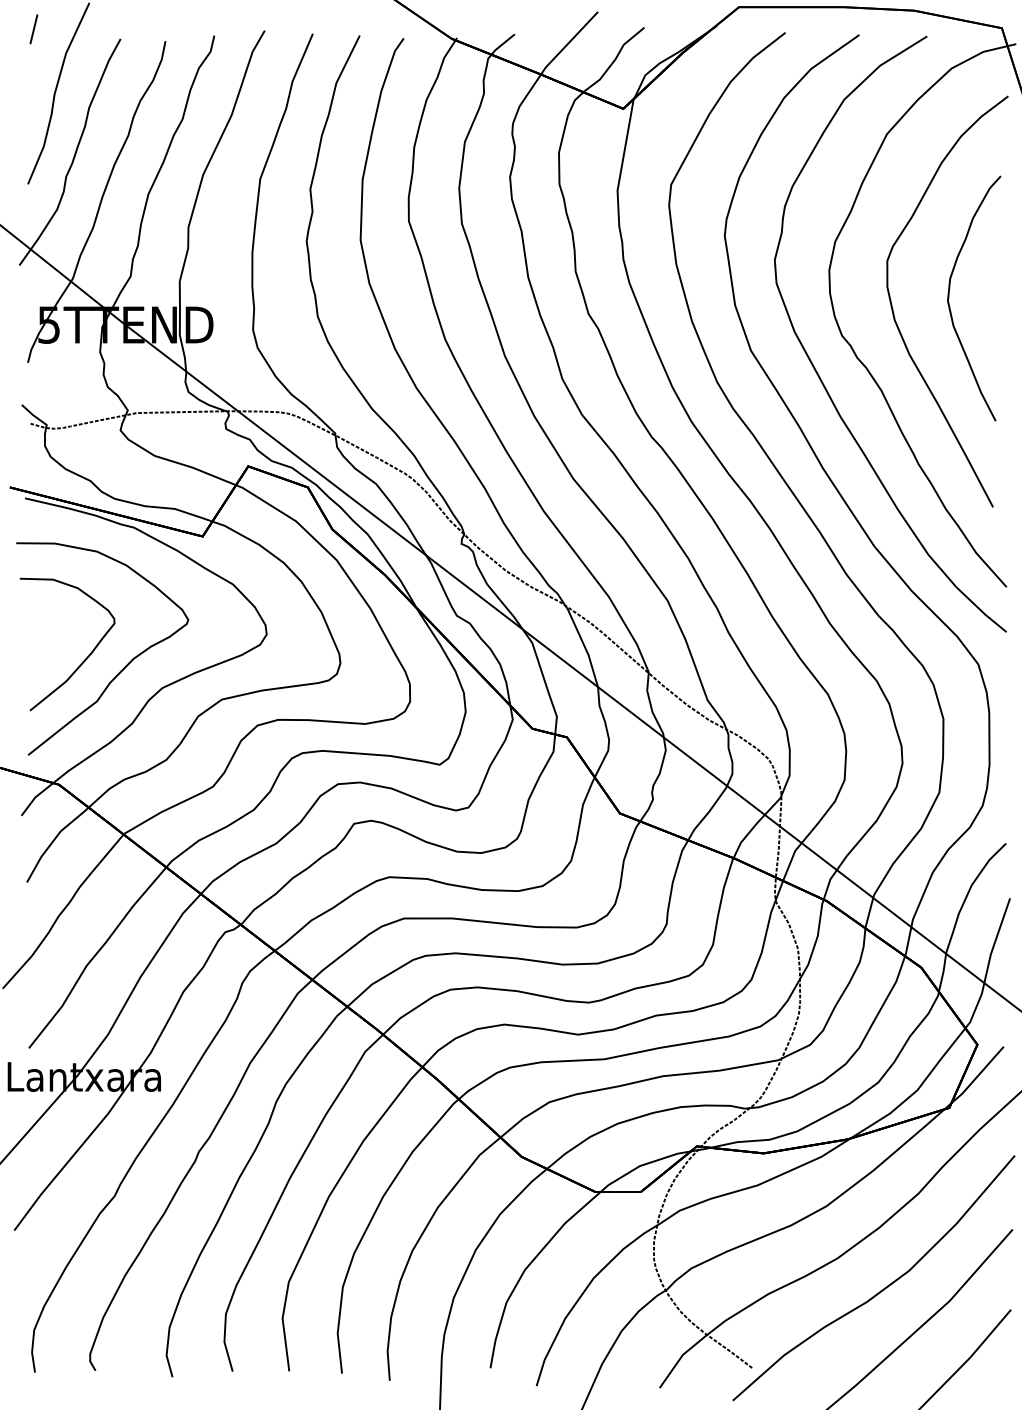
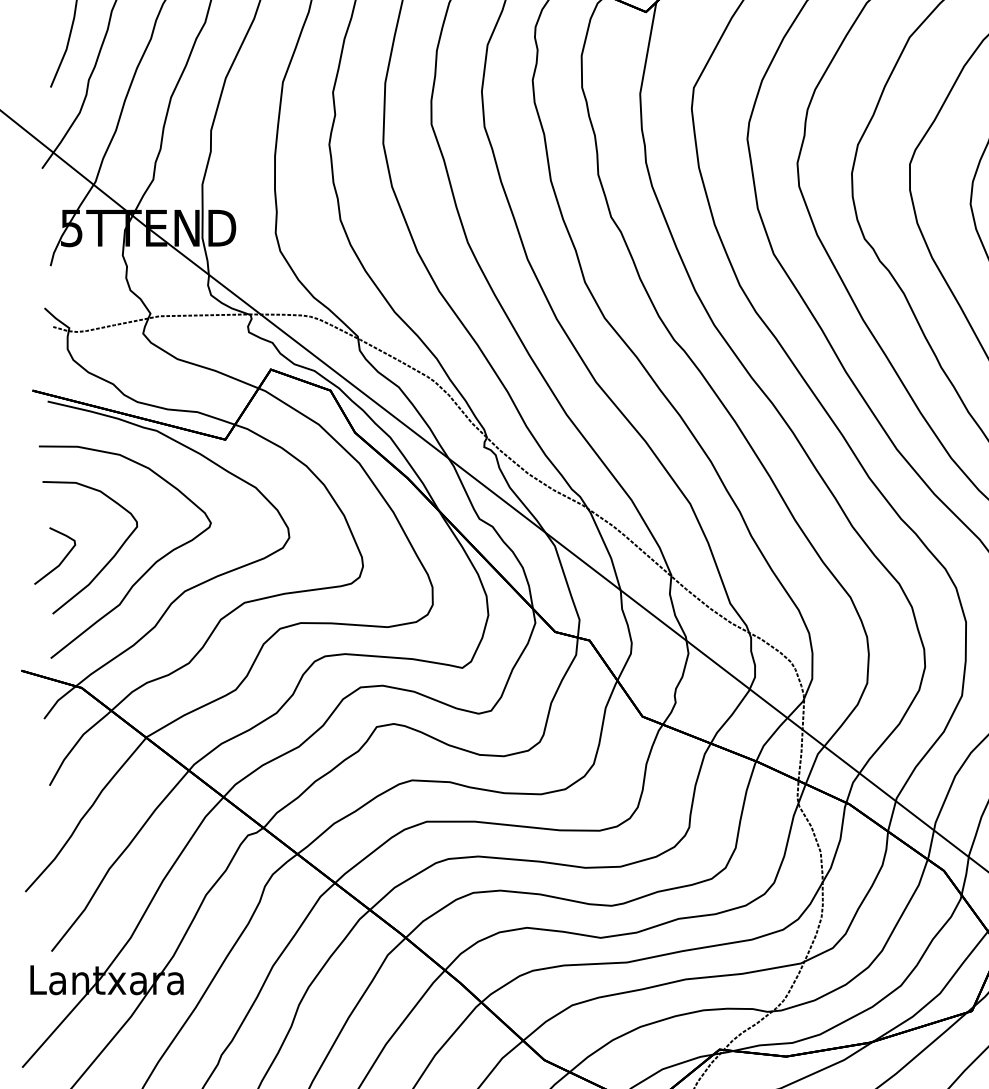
curve: (39, 656) -> (62, 559), added

